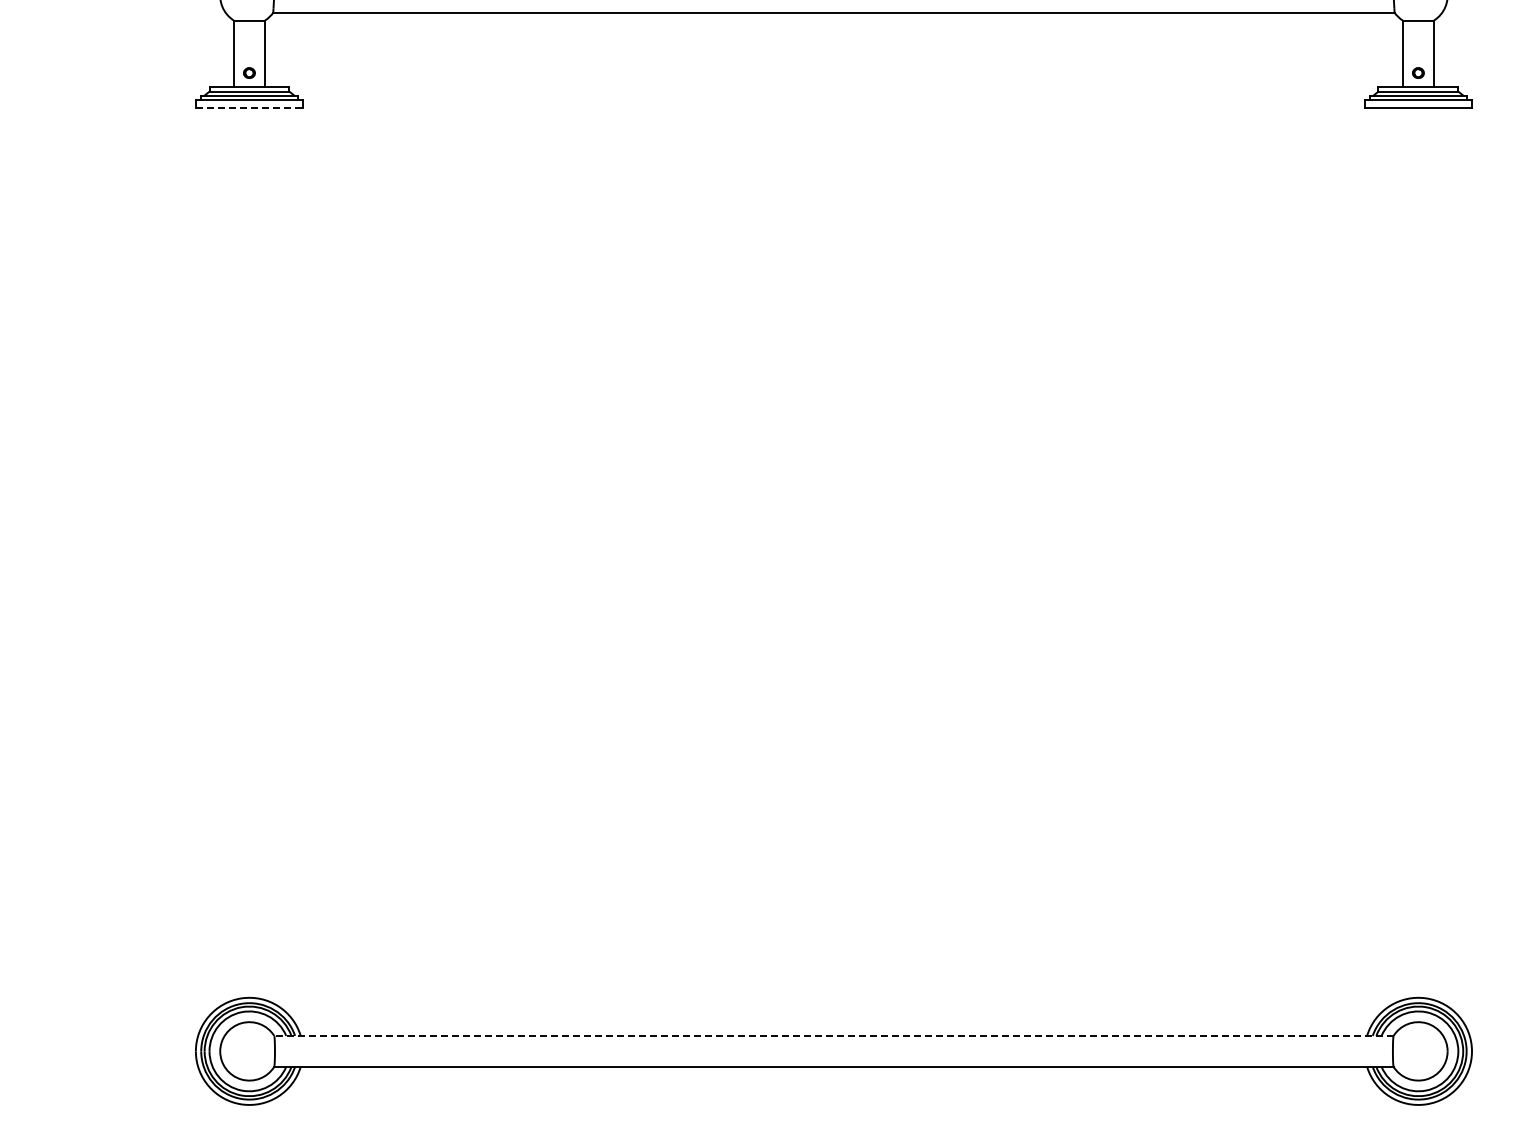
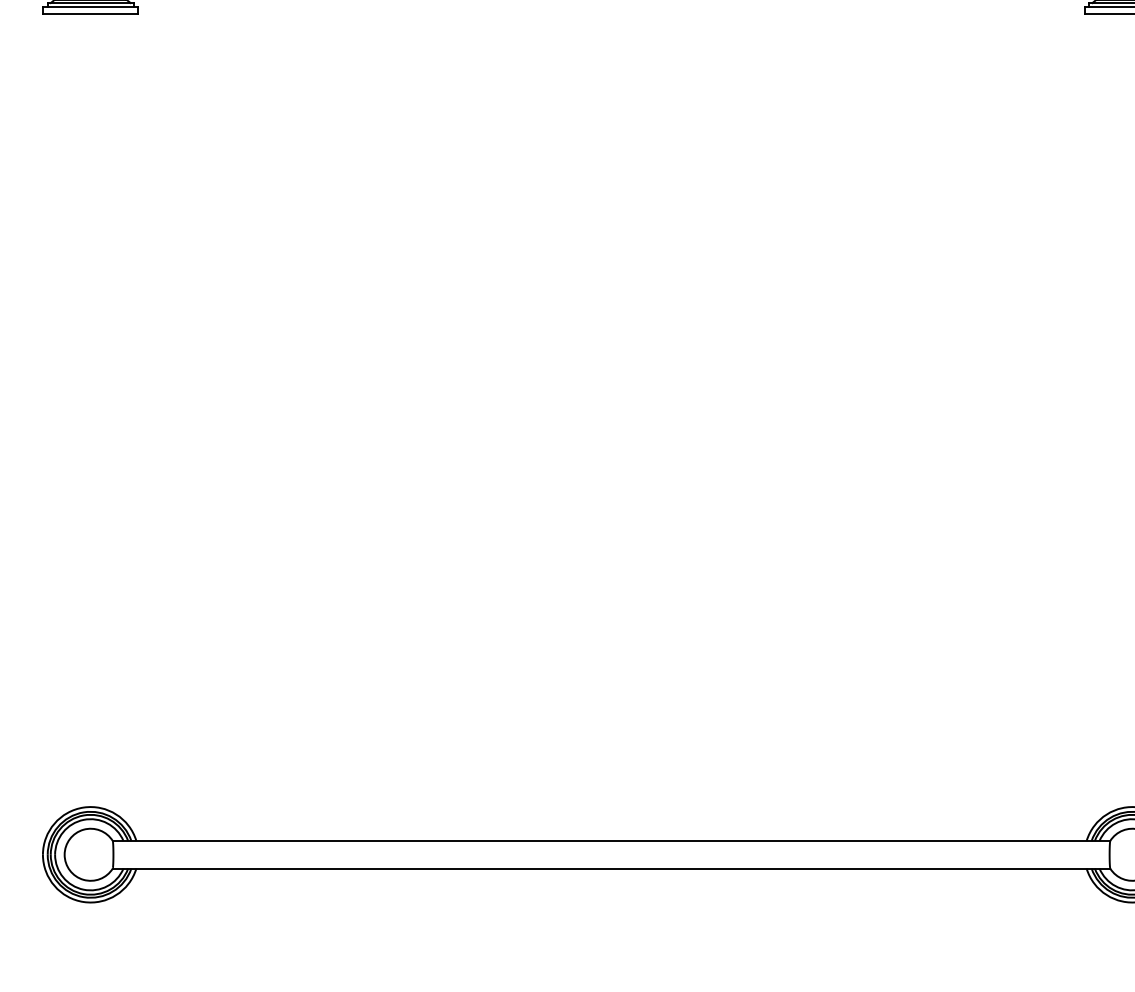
line: (249, 108) -> (90, 14), dashed -> solid
line: (833, 1035) -> (611, 840), dashed -> solid

